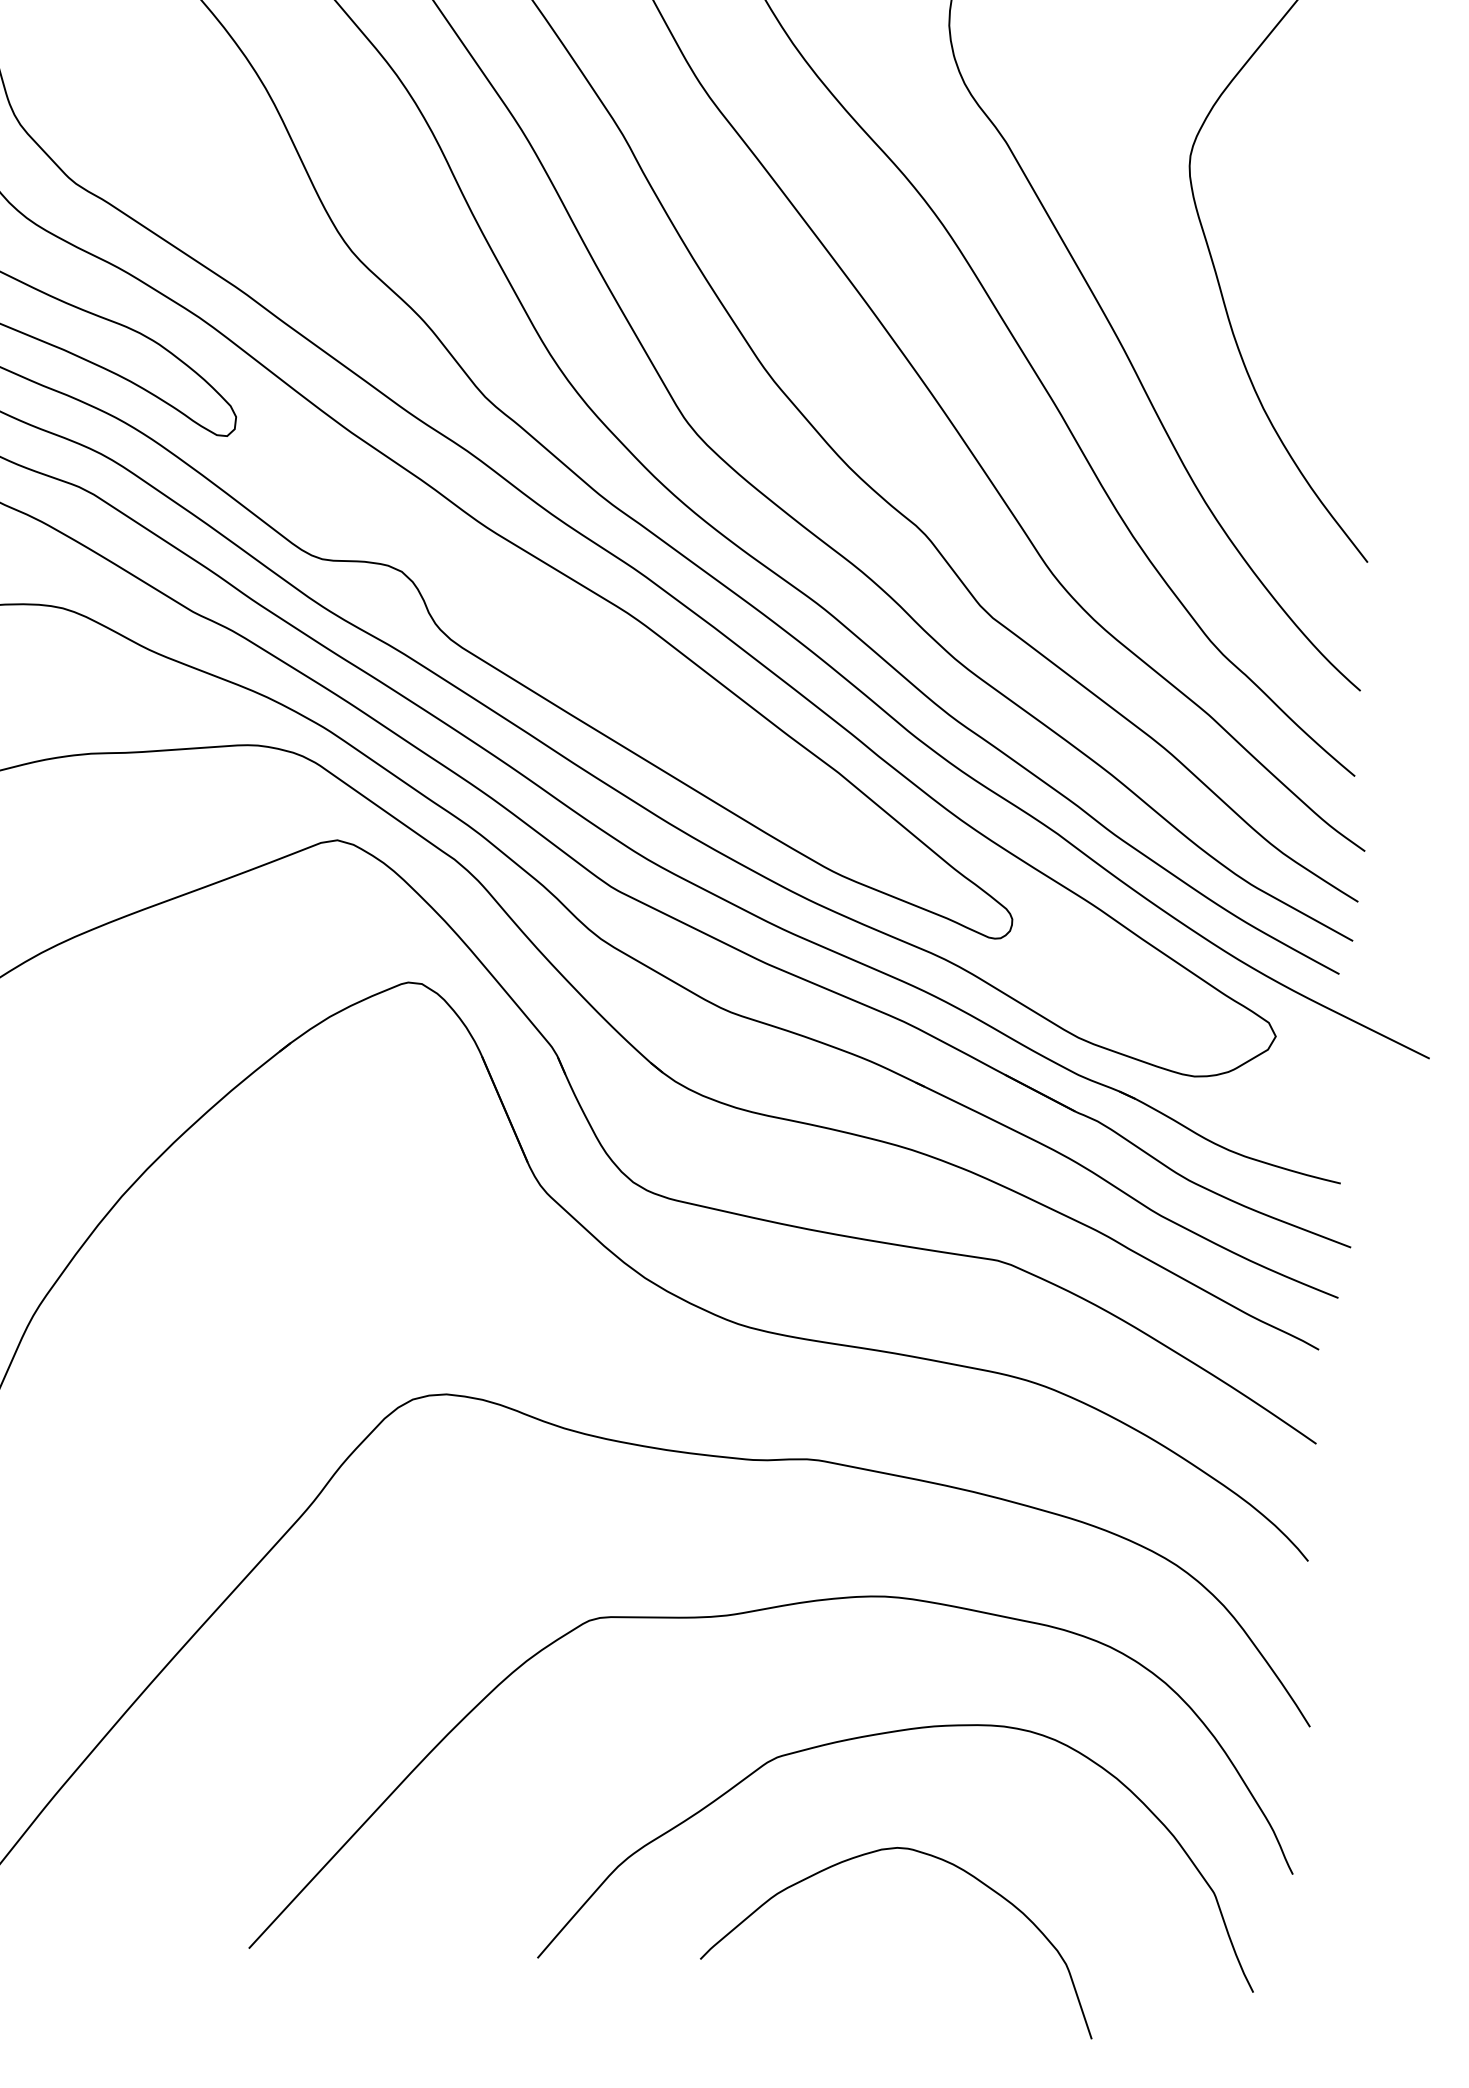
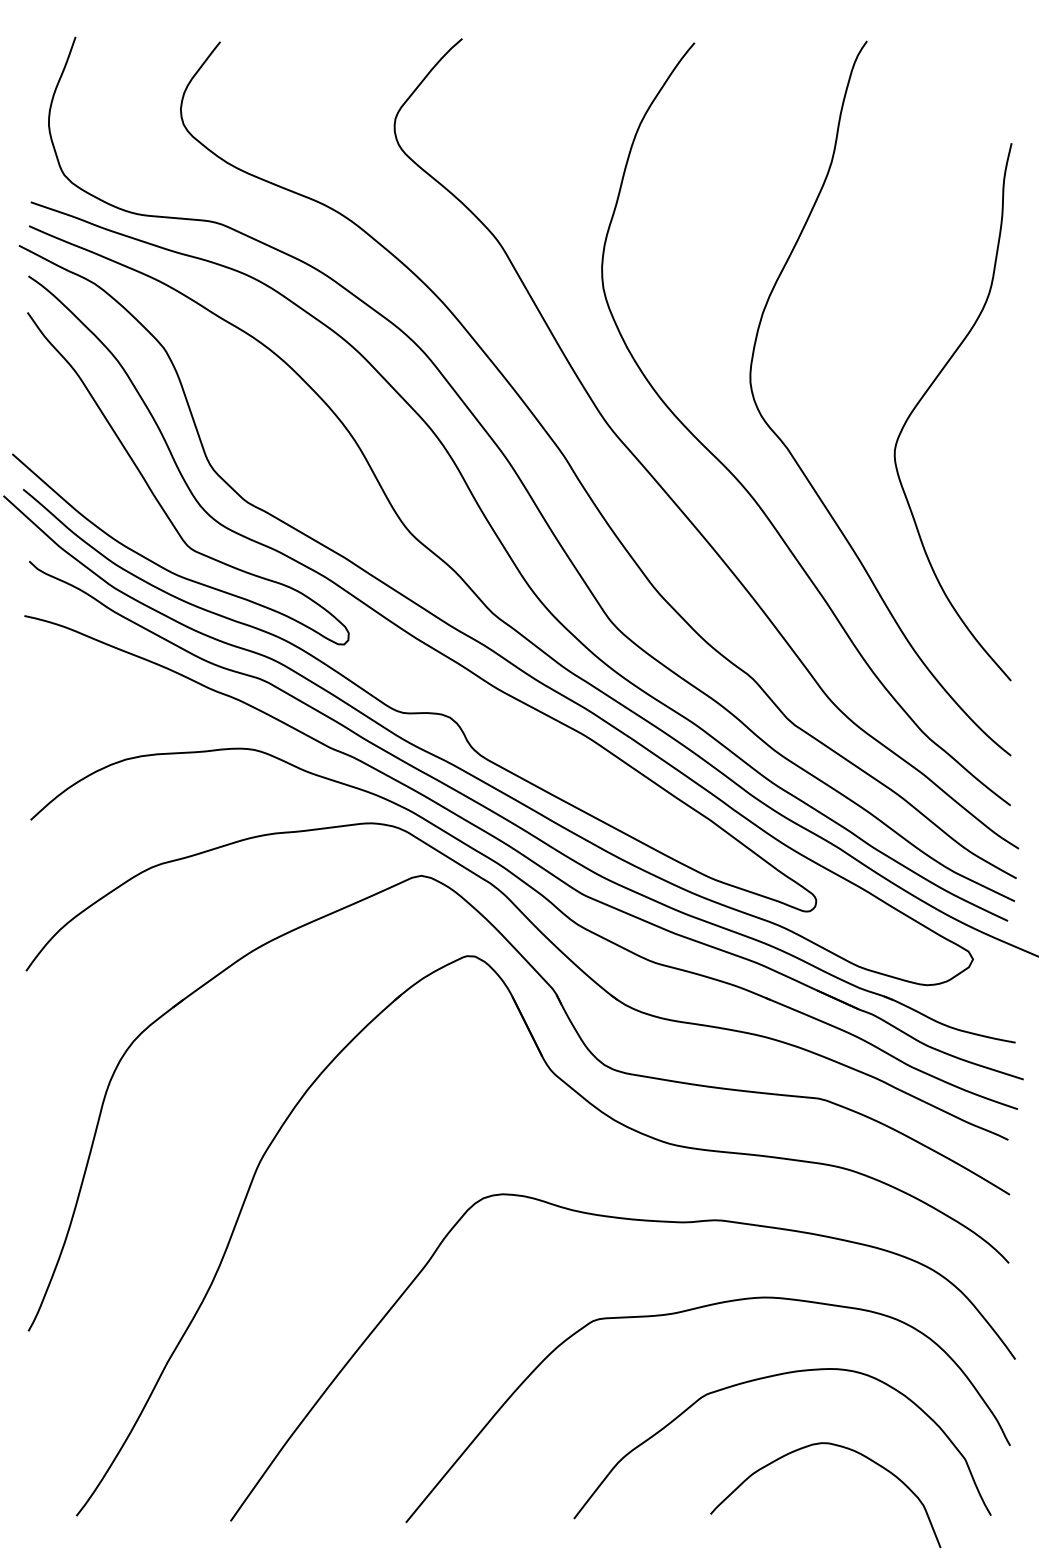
curve: (922, 1855) -> (836, 1446), moved

